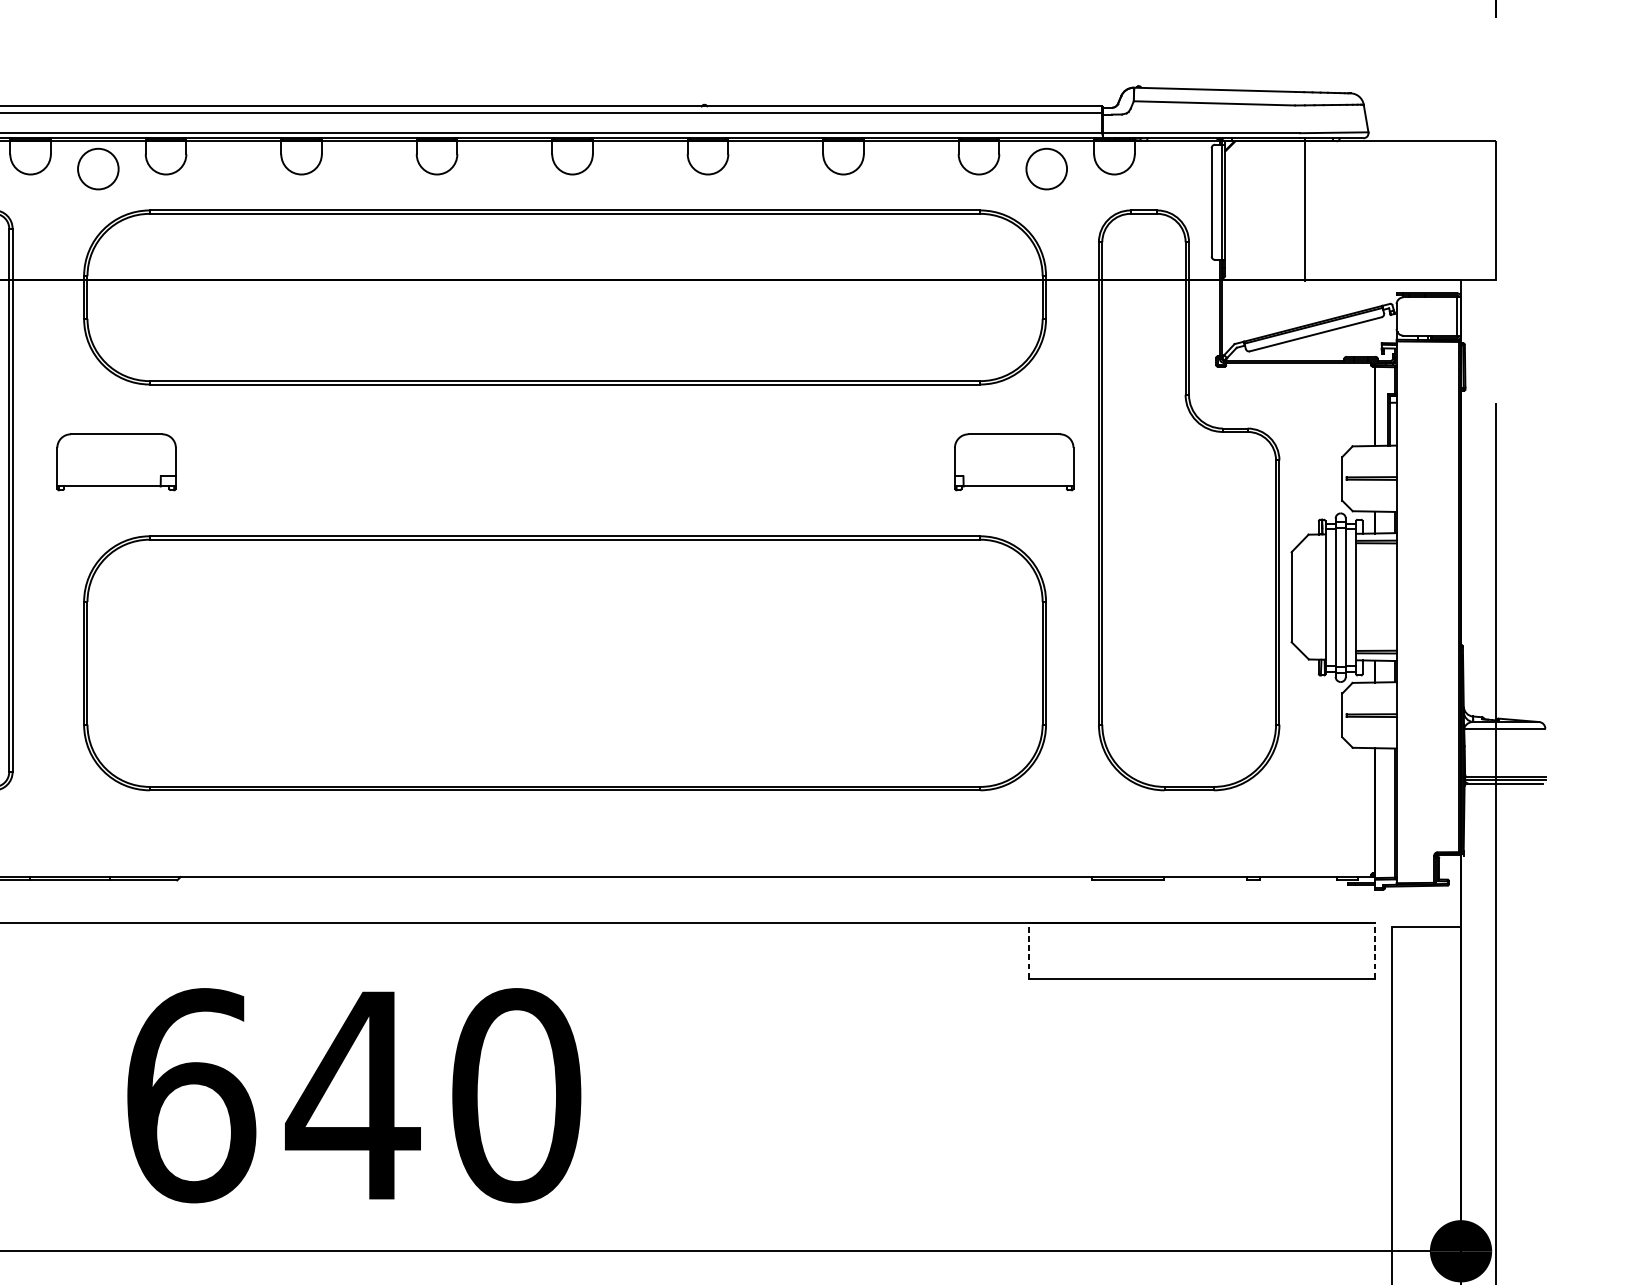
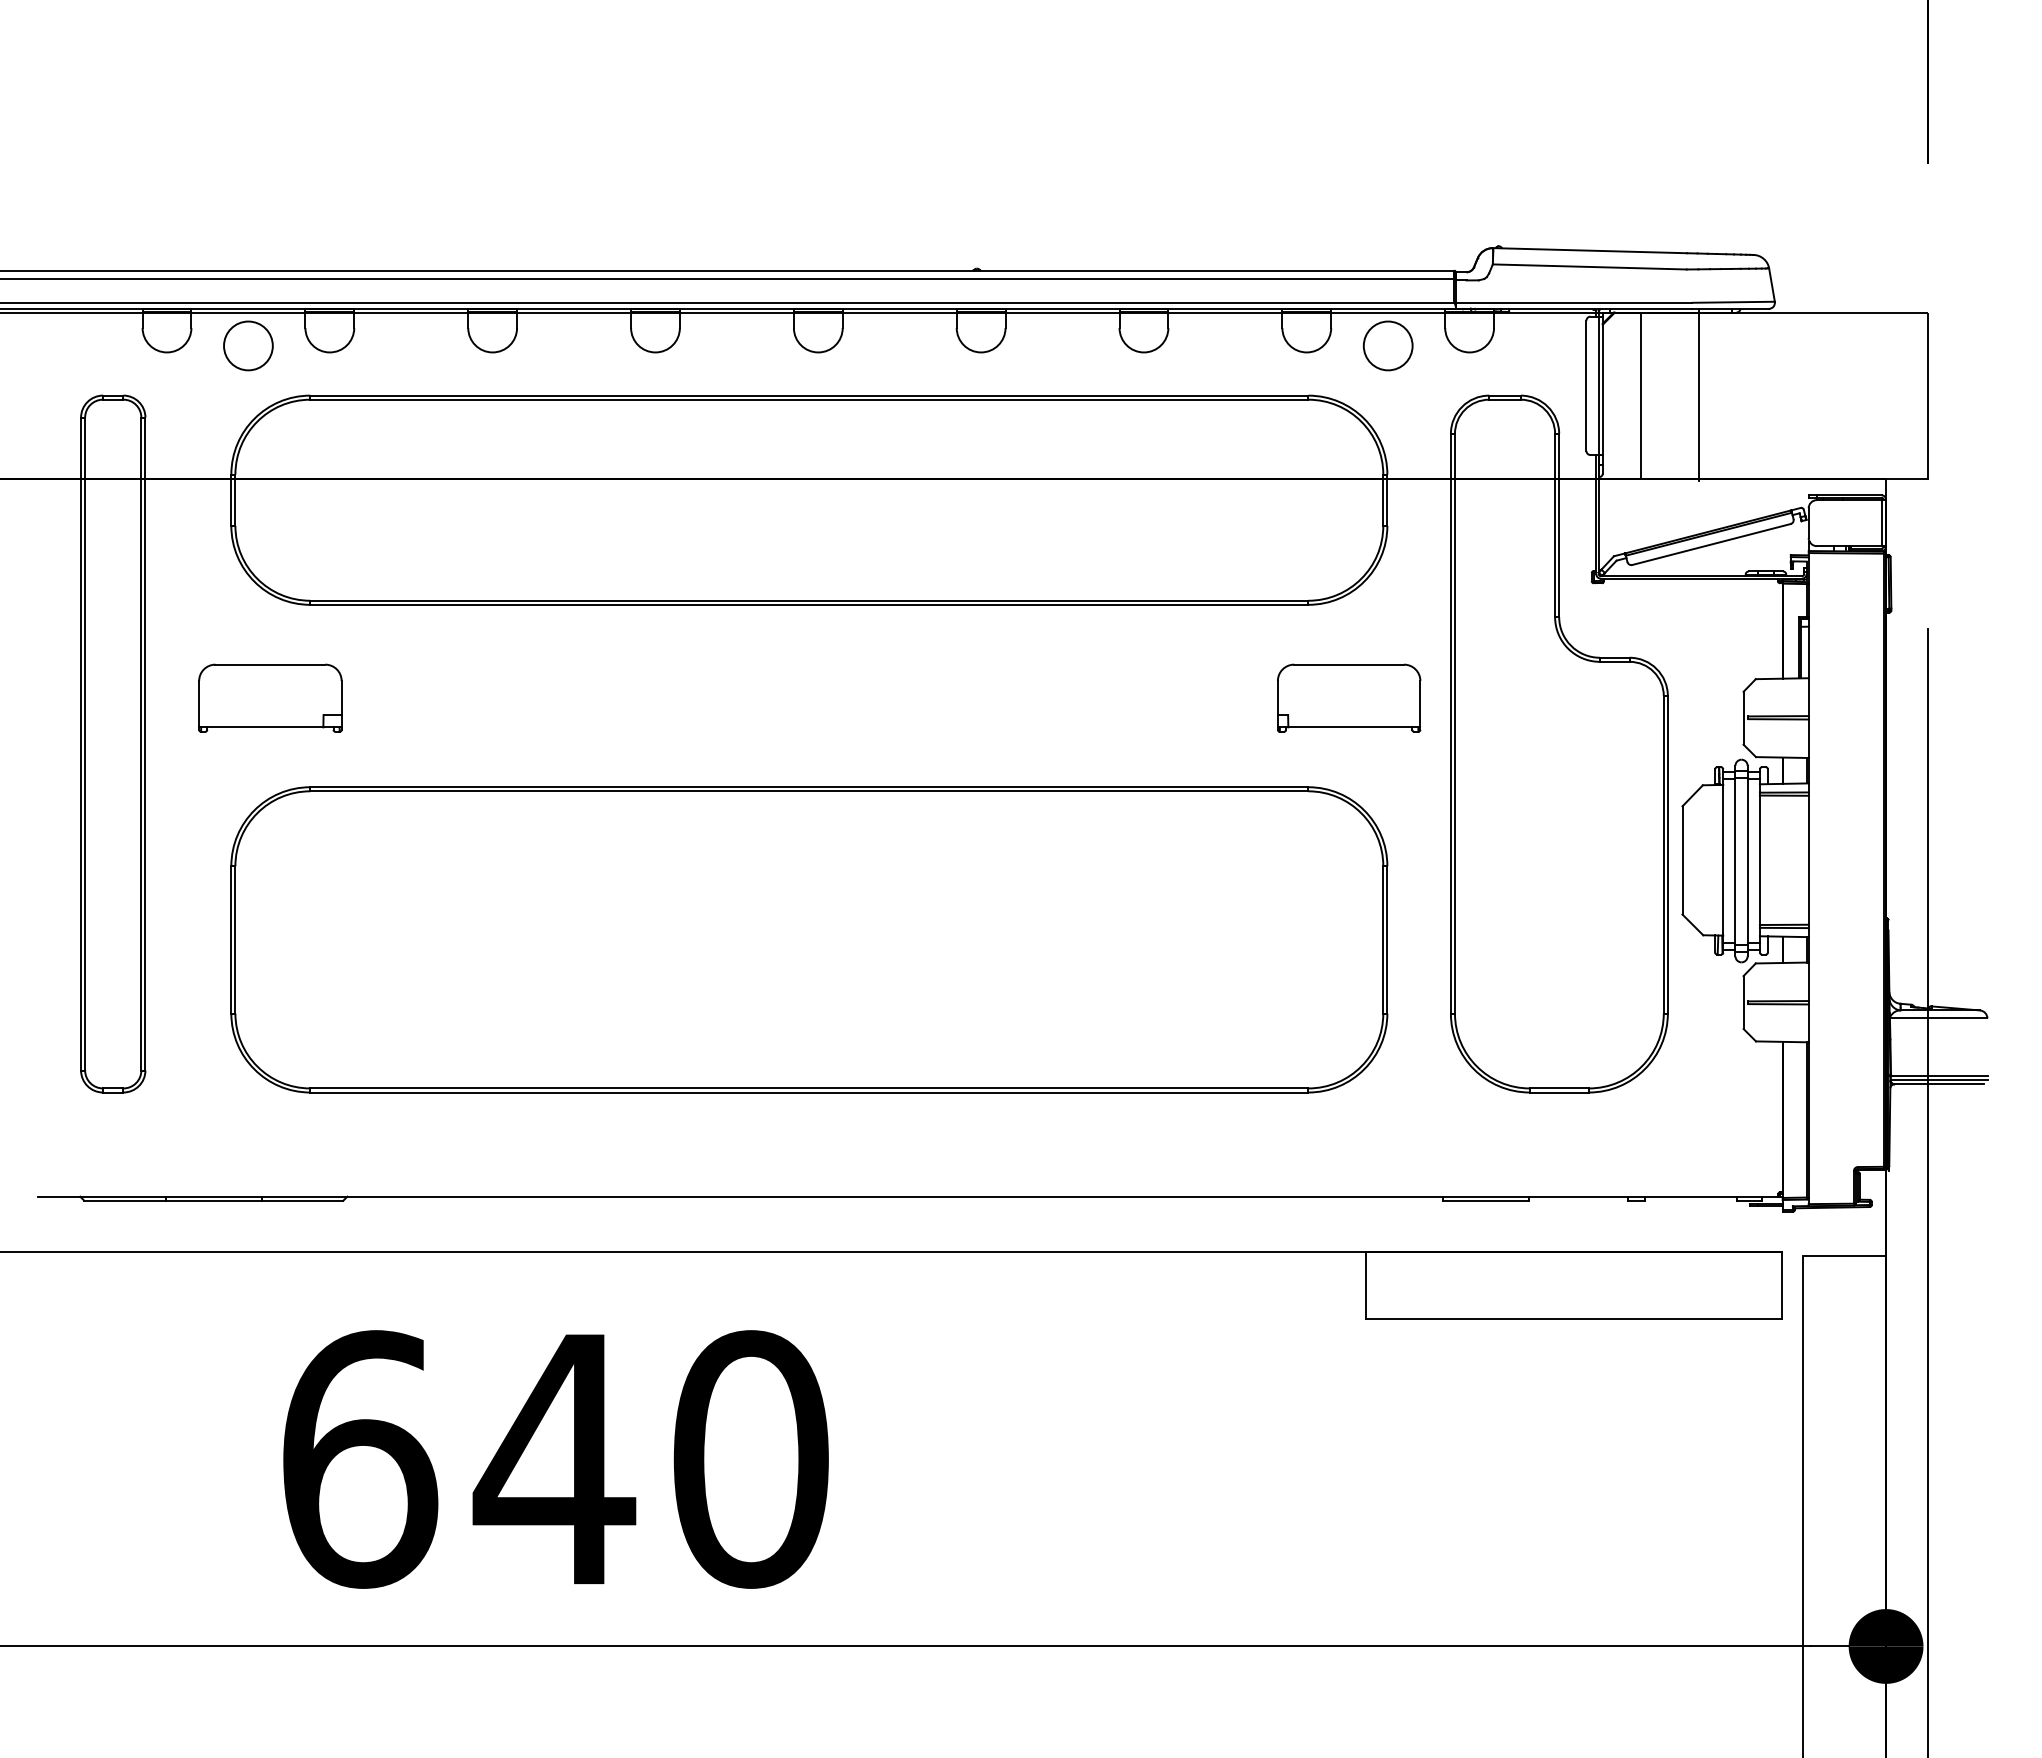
line: (1256, 210) -> (1640, 395), added
line: (1028, 950) -> (1366, 1285), dashed -> solid
line: (1374, 950) -> (1782, 1285), dashed -> solid

